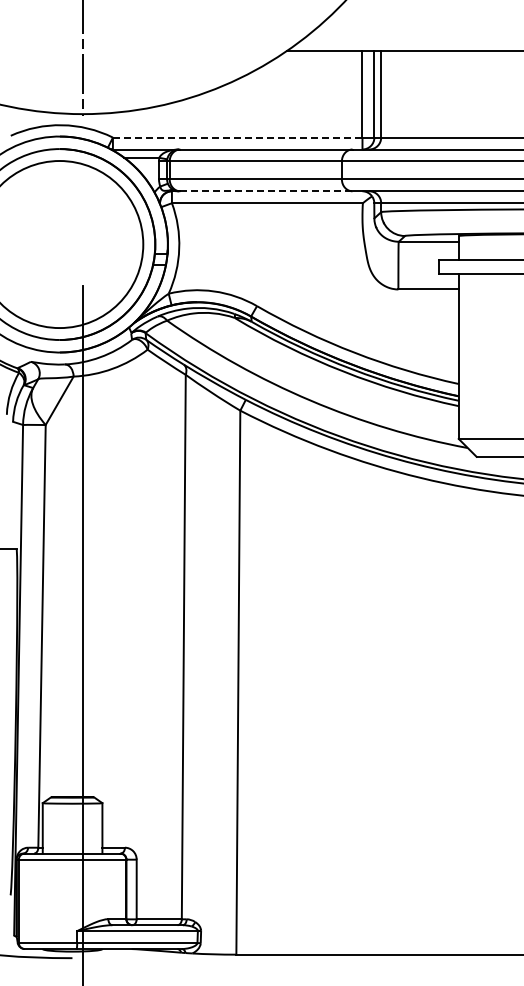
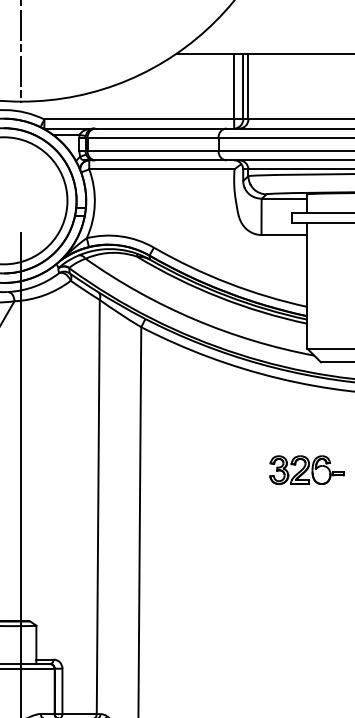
line: (237, 137) -> (139, 119), dashed -> solid
line: (266, 191) -> (161, 160), dashed -> solid
part: (458, 598) -> (307, 470), added

